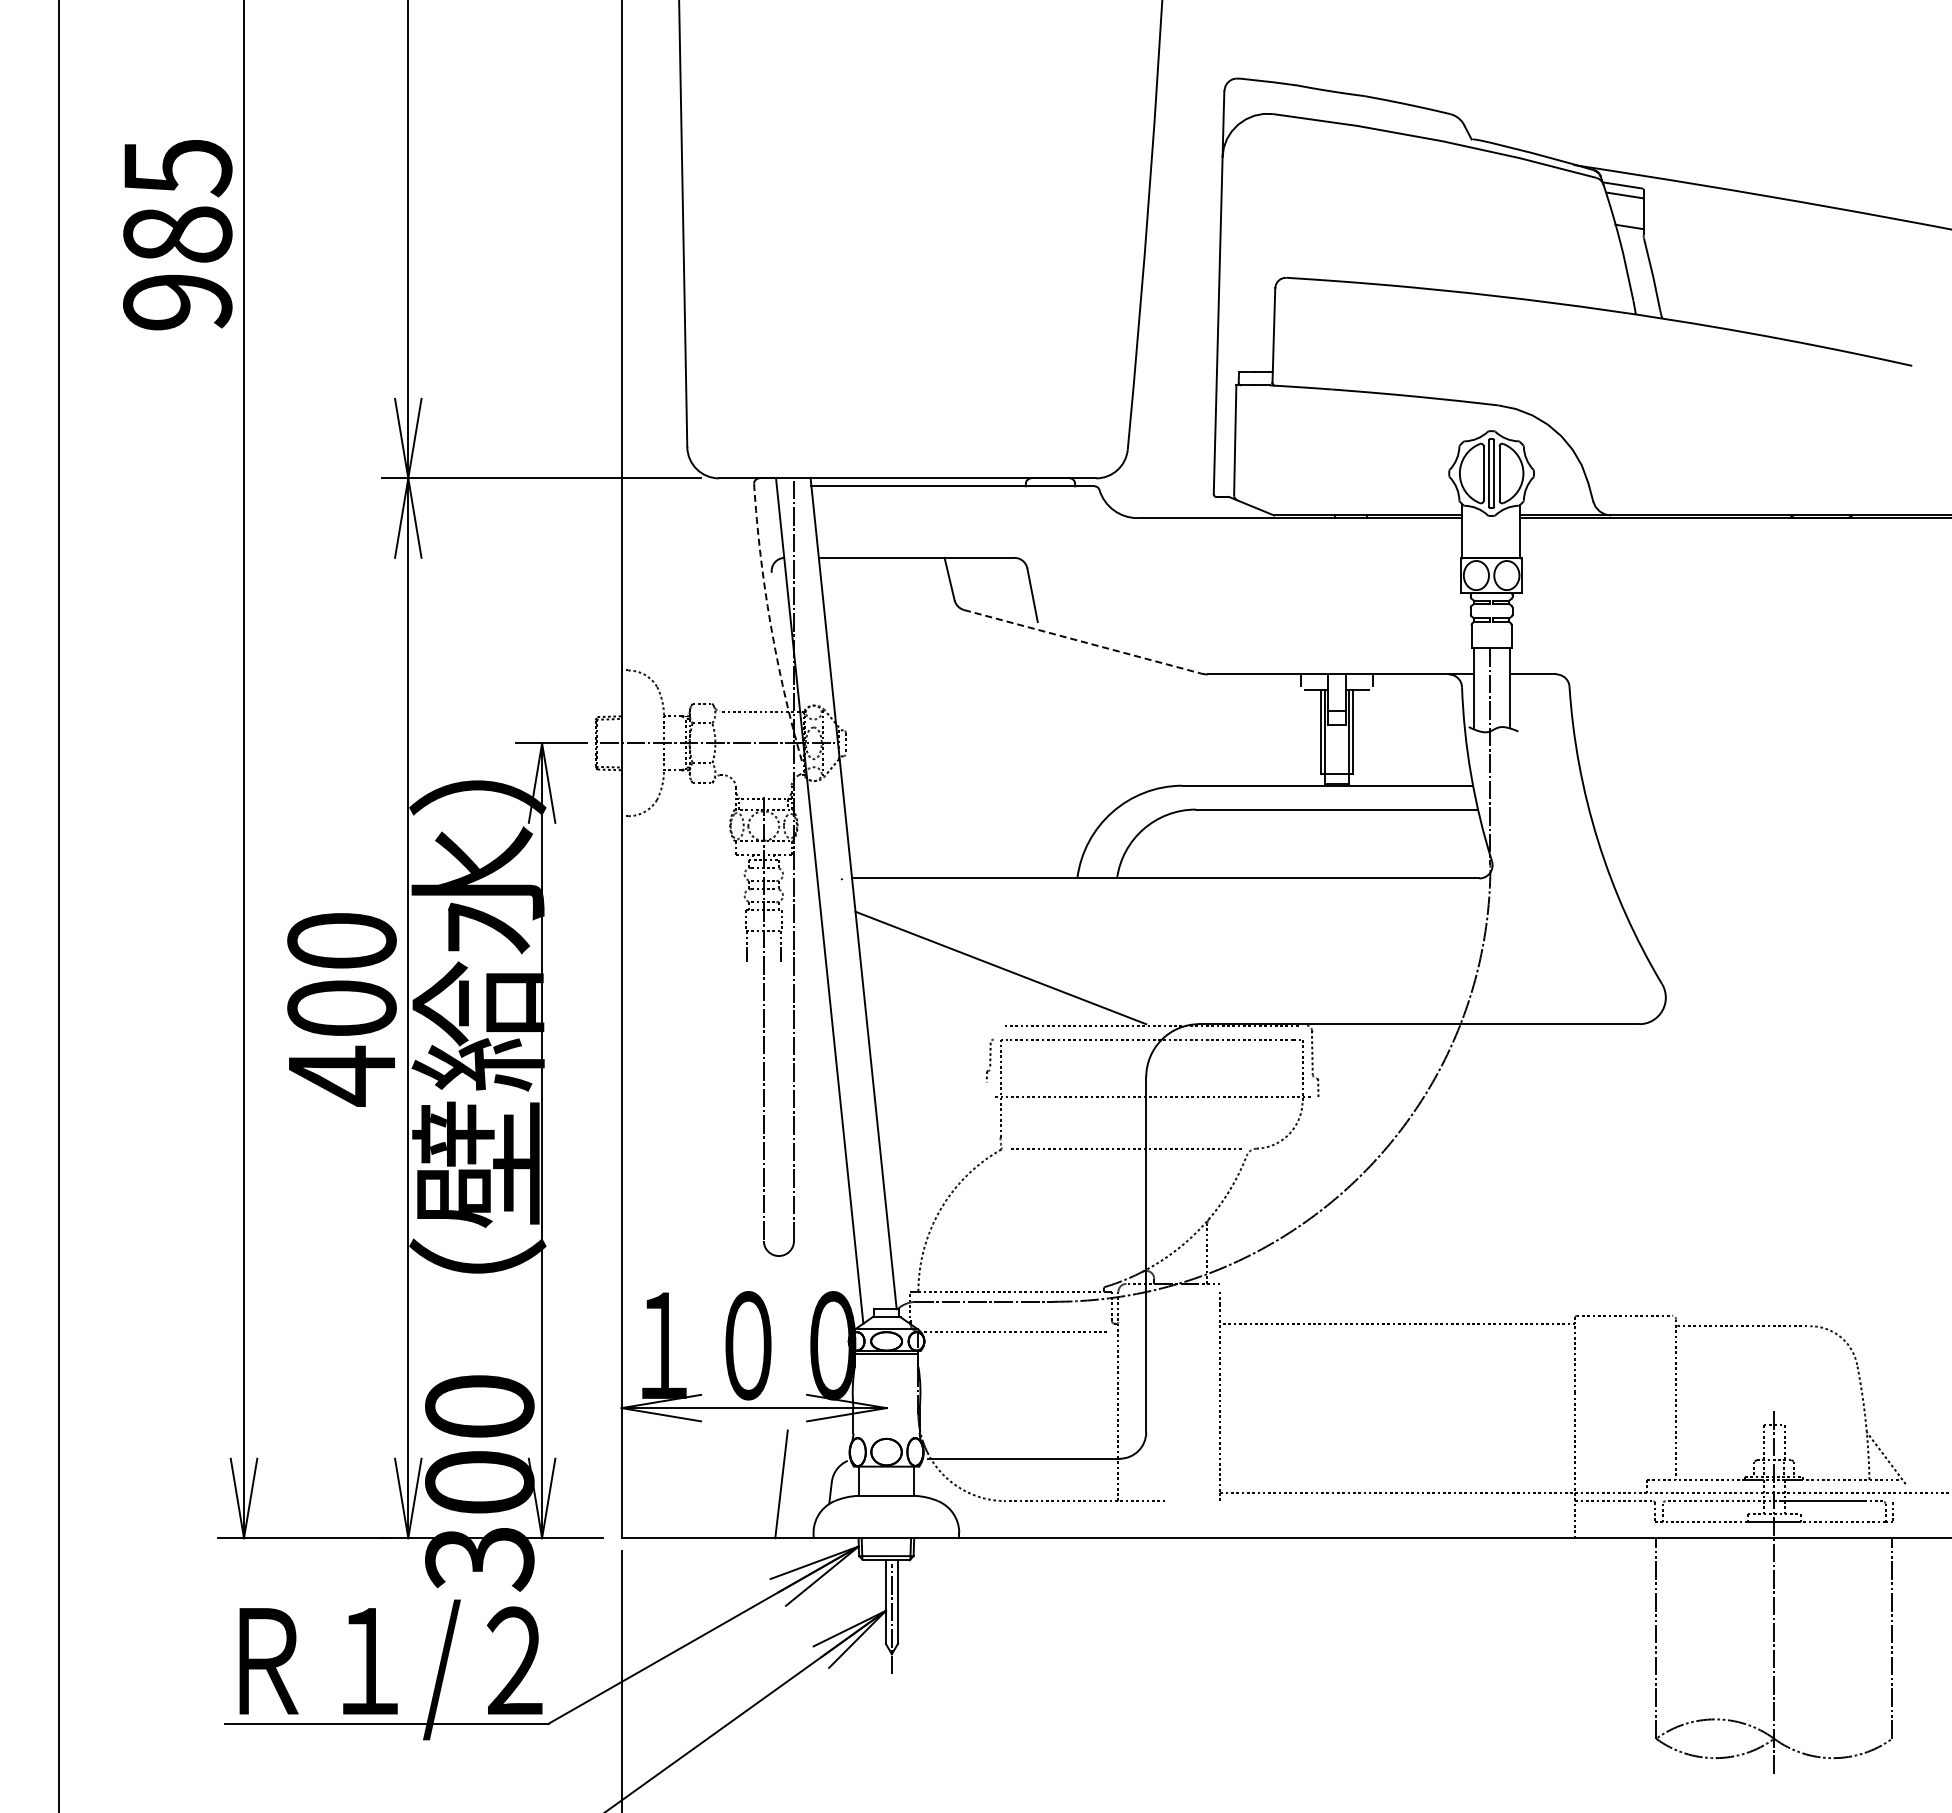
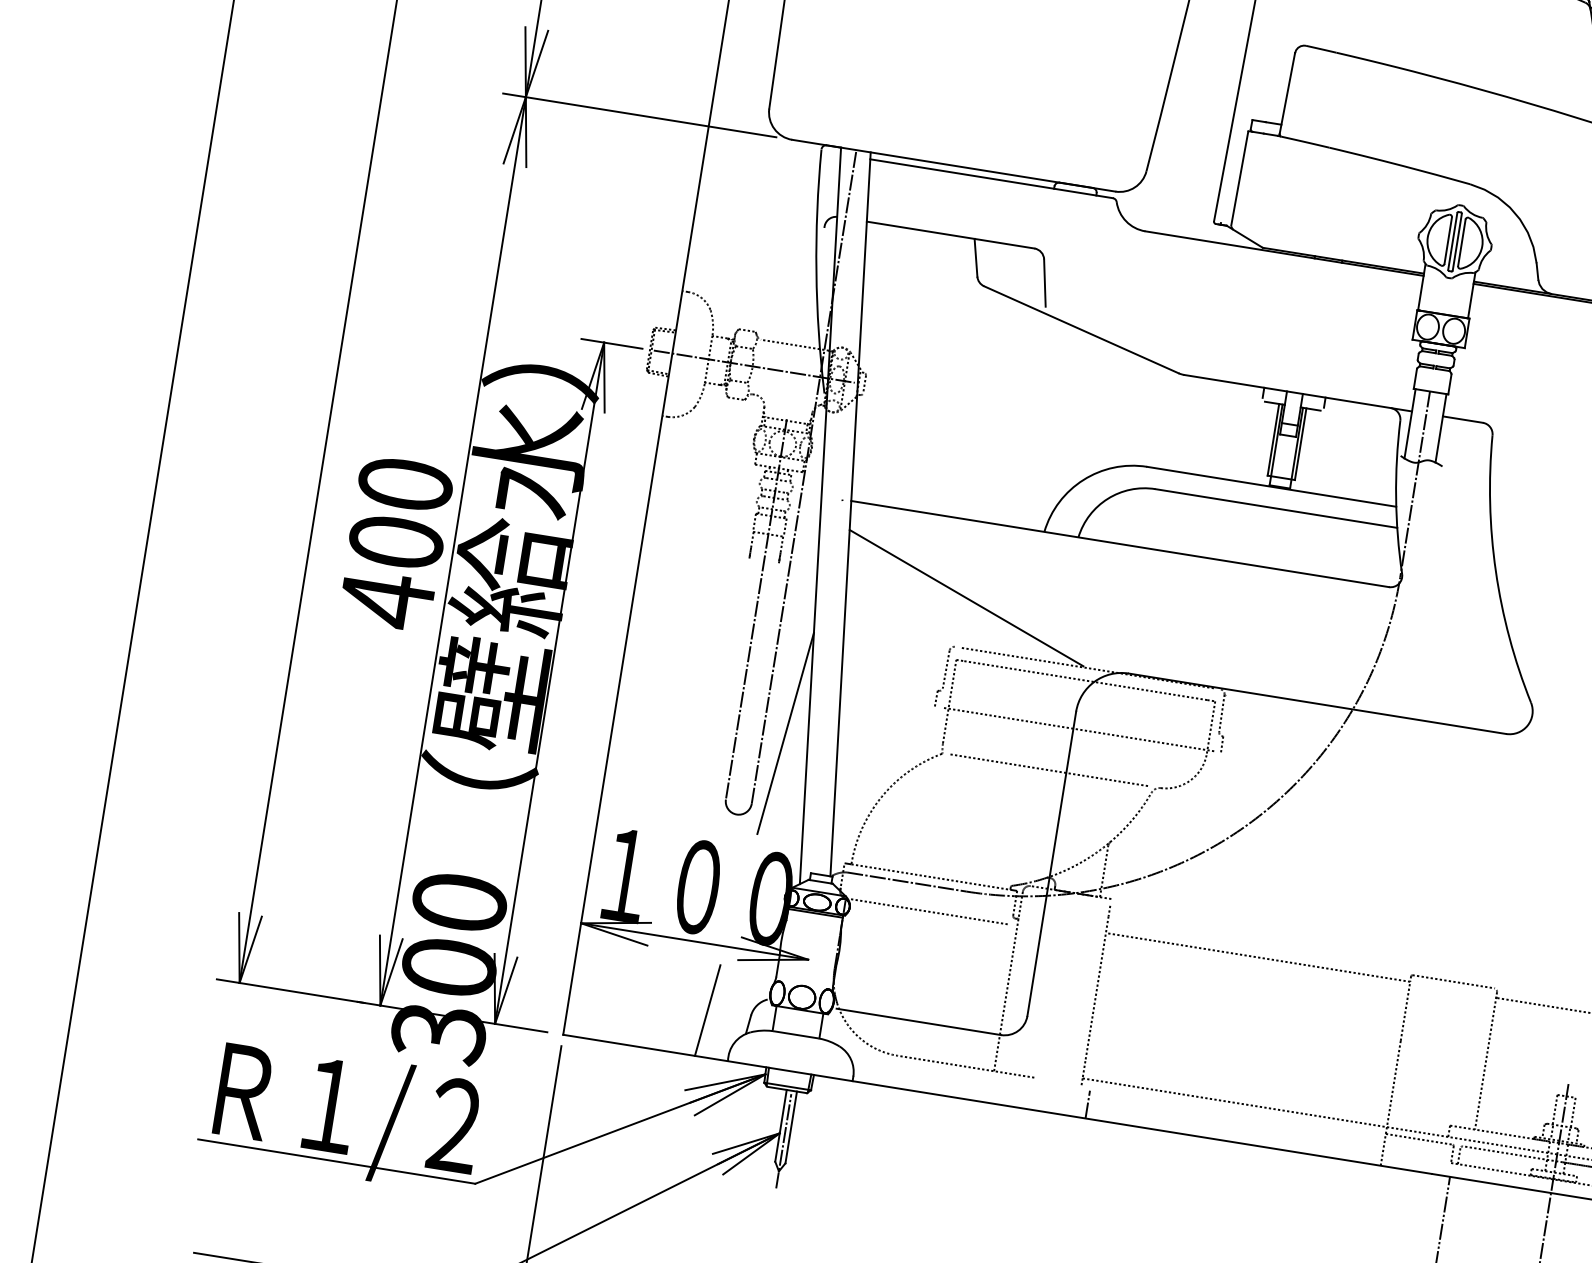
arc: (770, 623) -> (816, 271), dashed -> solid
line: (1082, 641) -> (1081, 329), dashed -> solid
part: (989, 1060) -> (944, 675), size x1.67
line: (819, 1154) -> (785, 733), added
line: (1231, 1521) -> (1088, 1104), added

